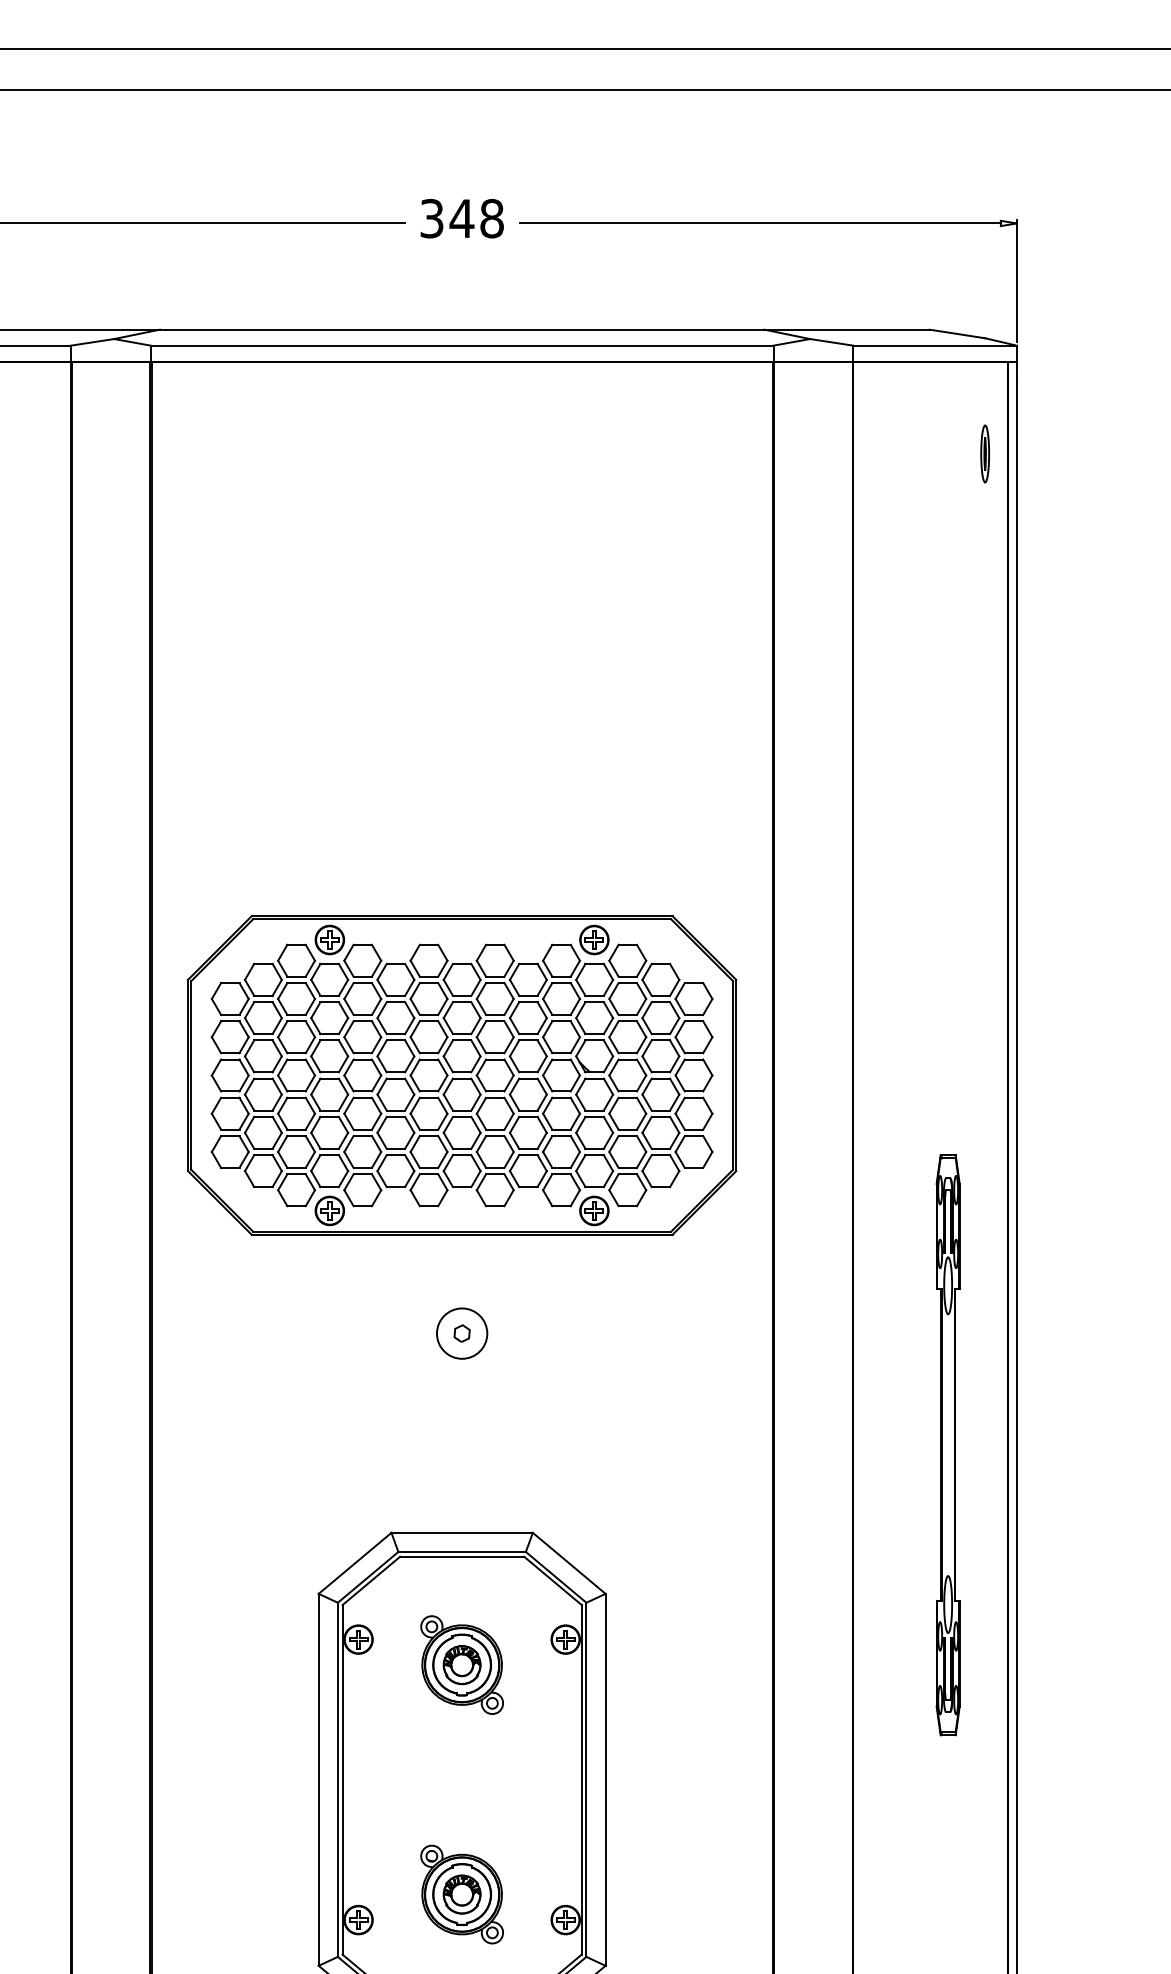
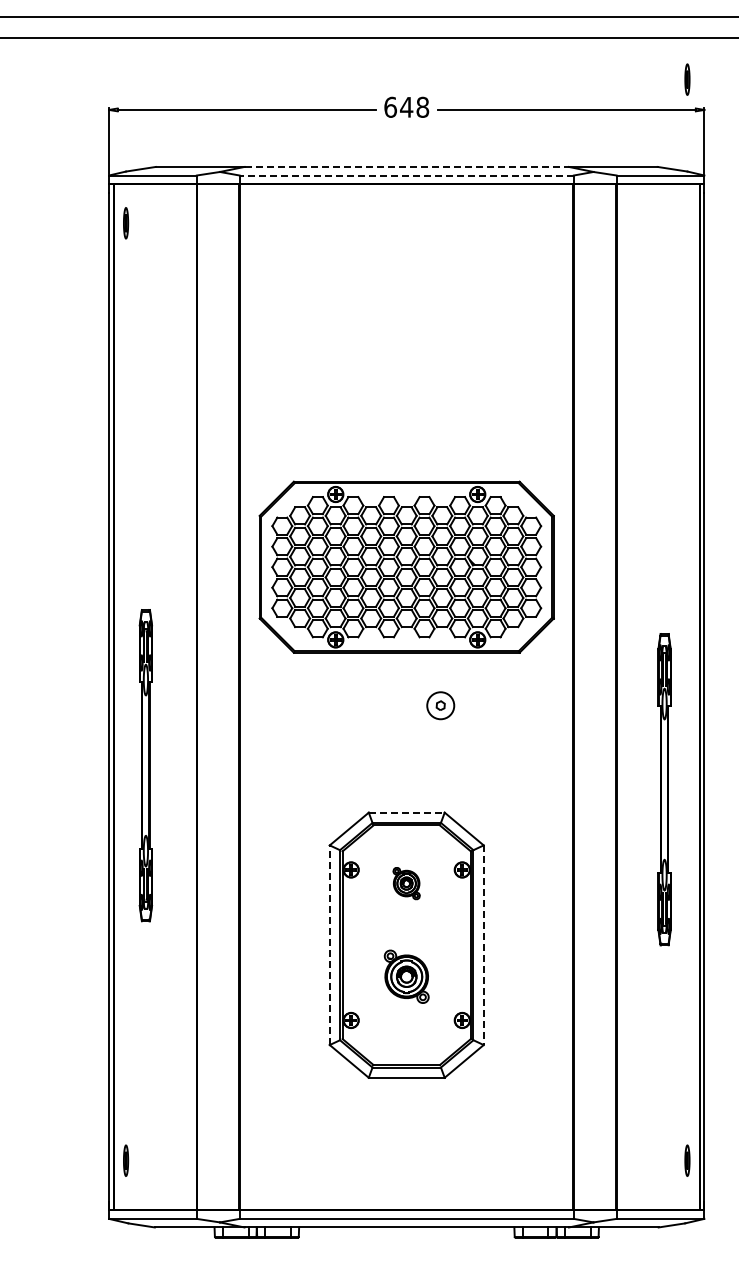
text: (431, 217) -> (390, 106), 348 -> 648
line: (463, 328) -> (407, 166), solid -> dashed
line: (461, 345) -> (406, 175), solid -> dashed
part: (985, 453) -> (687, 79), moved
part: (461, 1333) -> (440, 705), moved
part: (948, 1444) -> (664, 789), moved
line: (461, 1532) -> (406, 812), solid -> dashed
part: (461, 1664) -> (406, 883), size x0.6
line: (318, 1780) -> (329, 945), solid -> dashed
line: (605, 1780) -> (483, 945), solid -> dashed
part: (461, 1894) -> (406, 976), moved

